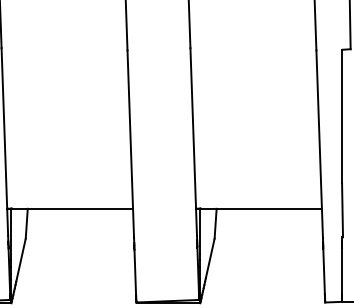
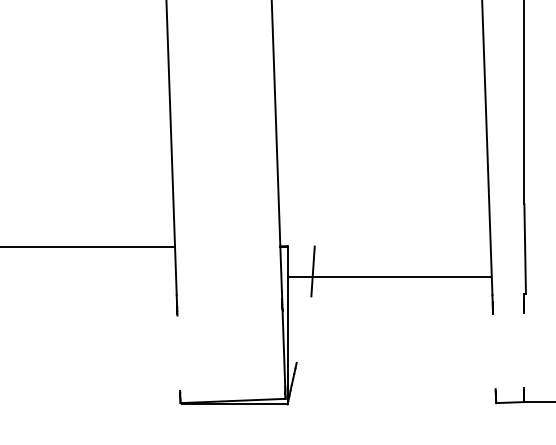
line: (260, 208) -> (388, 276), moved
line: (209, 258) -> (302, 329), removed
line: (342, 270) -> (525, 349), removed
line: (323, 271) -> (493, 351), removed
line: (135, 272) -> (179, 352), removed

